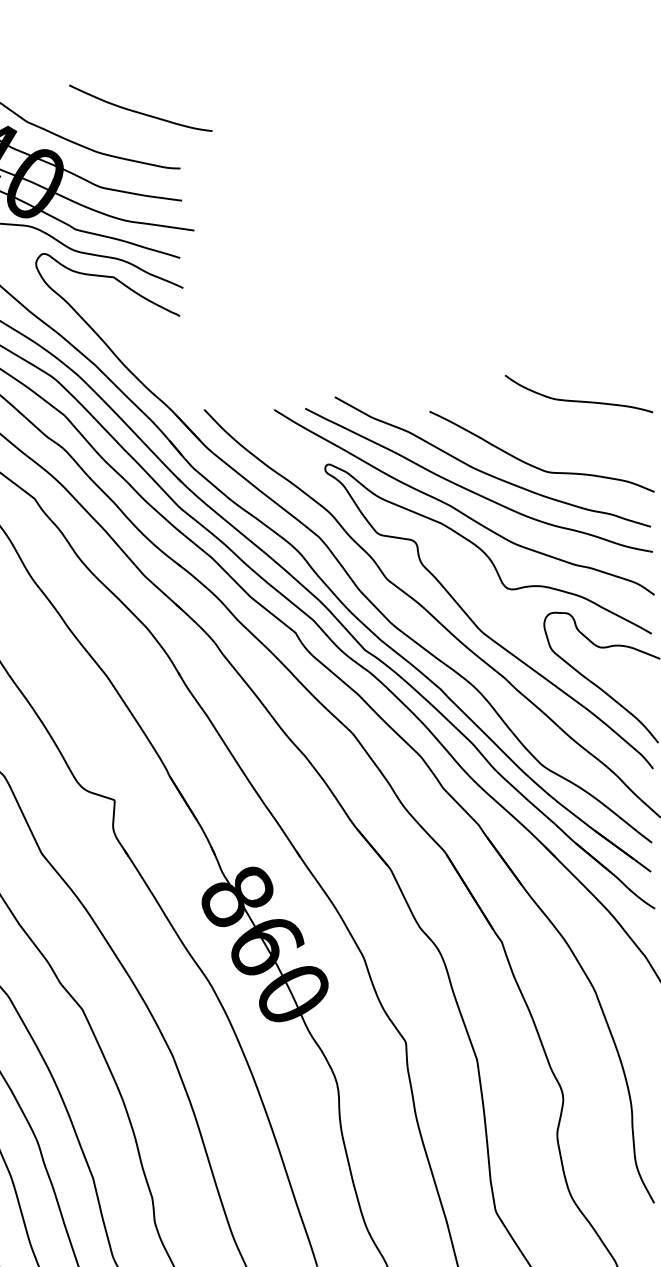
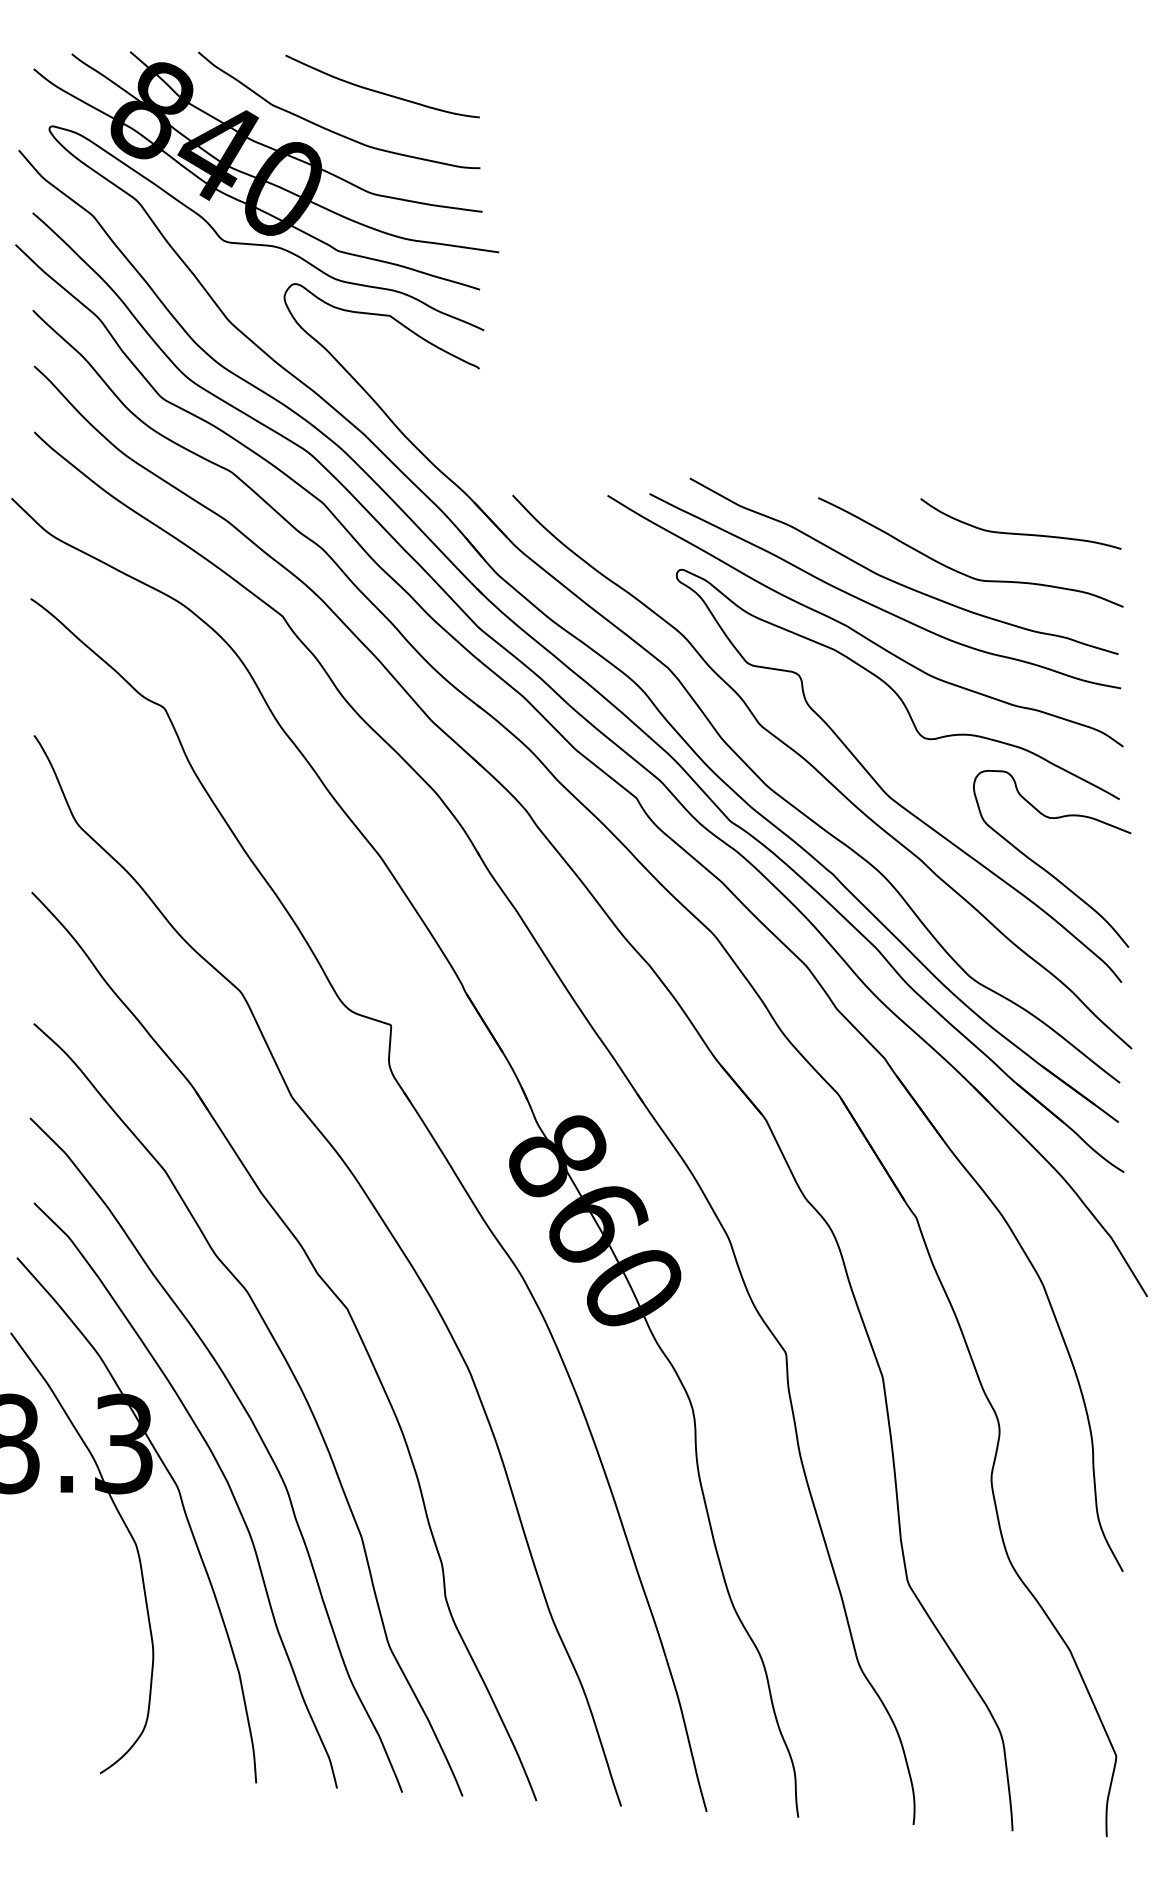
curve: (139, 111) -> (380, 91), moved
curve: (578, 400) -> (1020, 533), moved

